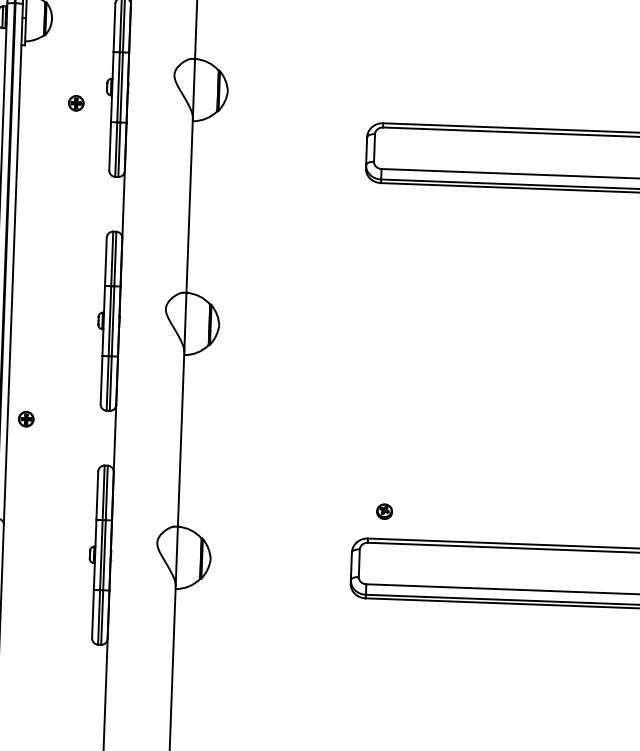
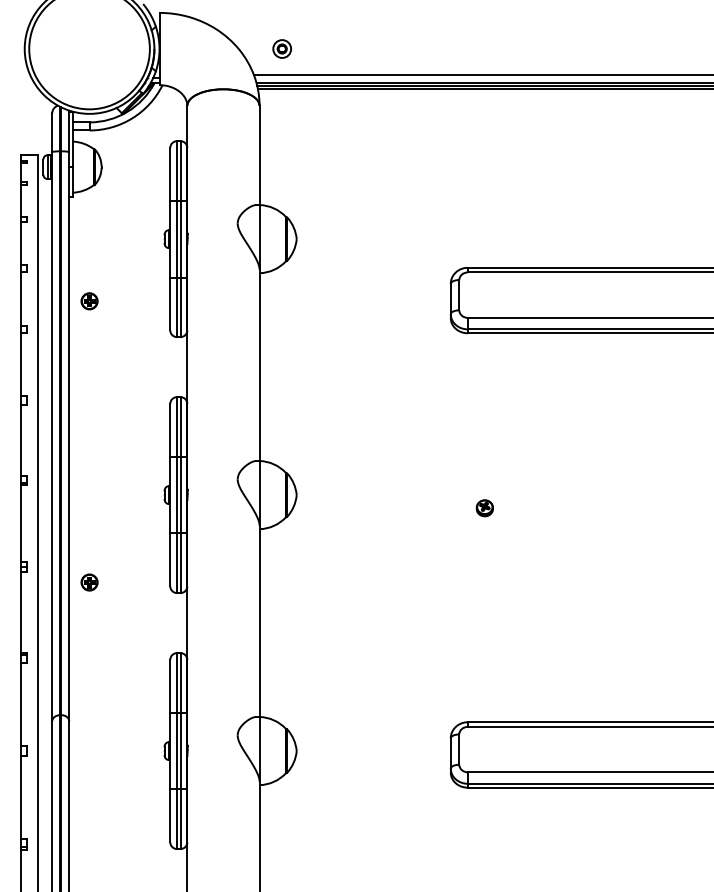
part: (76, 103) -> (89, 301), moved
part: (26, 419) -> (89, 582), moved
part: (384, 511) -> (484, 508), moved

